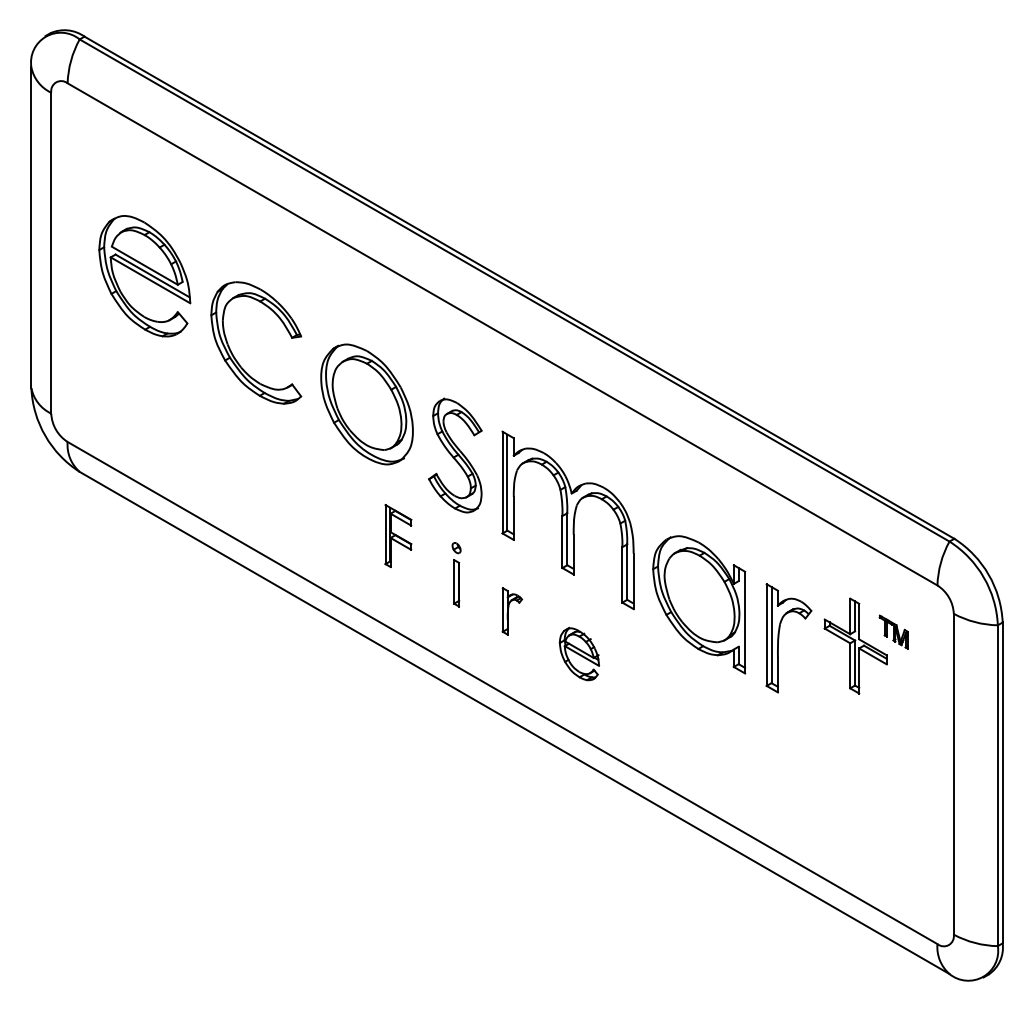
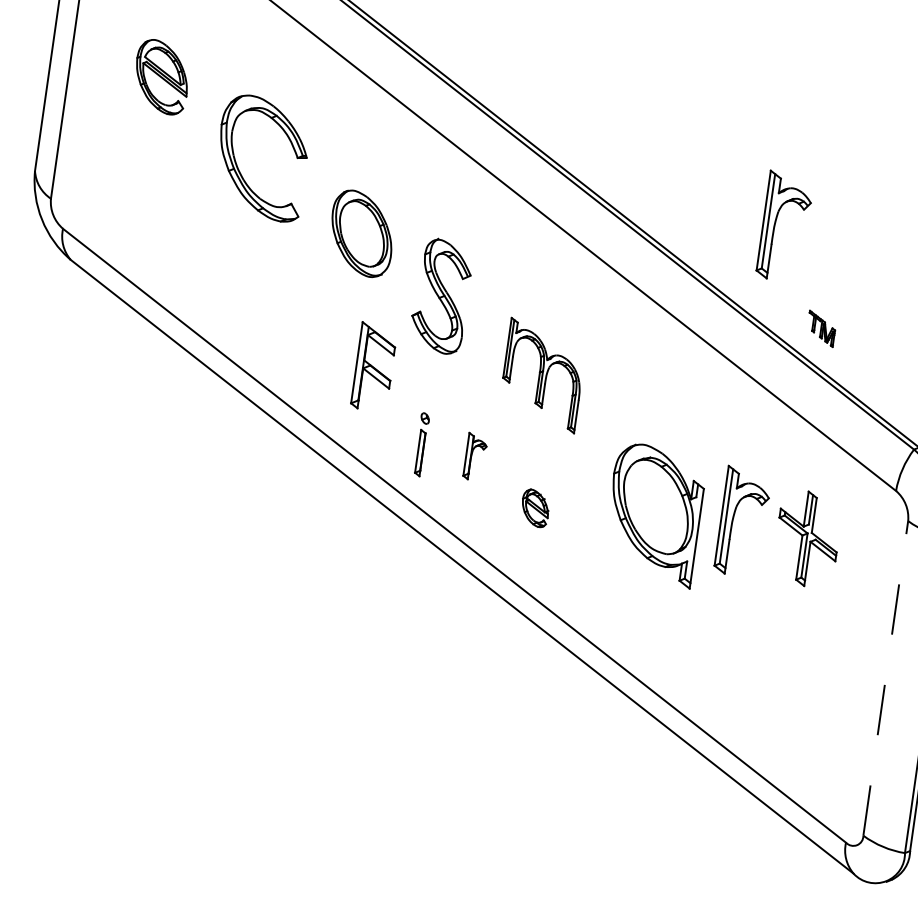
part: (144, 276) -> (161, 77), size x0.6
part: (779, 337) -> (775, 225), added
part: (366, 404) -> (361, 233), size x0.7
part: (567, 520) -> (542, 375), size x0.6
part: (398, 535) -> (374, 366), size x1.4
part: (456, 574) -> (421, 444), moved
part: (699, 604) -> (654, 514), moved
part: (893, 631) -> (821, 328), moved
part: (579, 653) -> (535, 507), size x0.7
line: (953, 773) -> (885, 677), solid -> dashed

